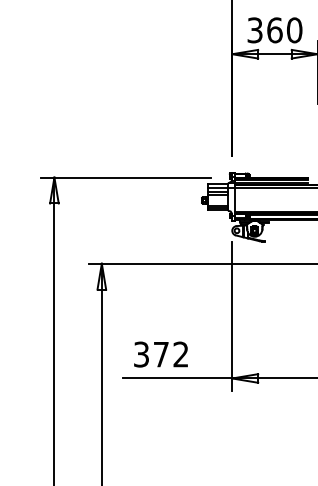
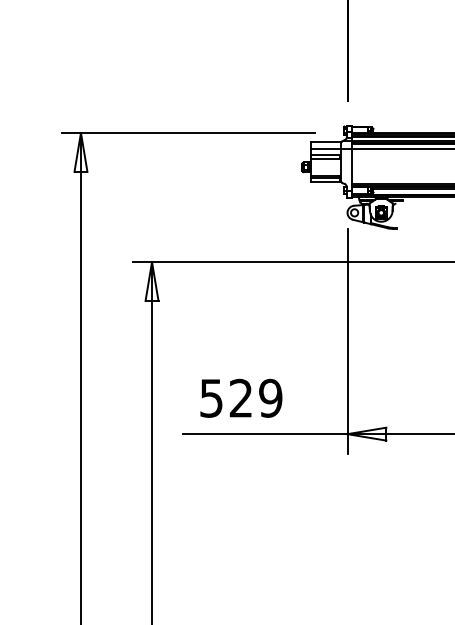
text: (161, 354) -> (241, 398), 372 -> 529

